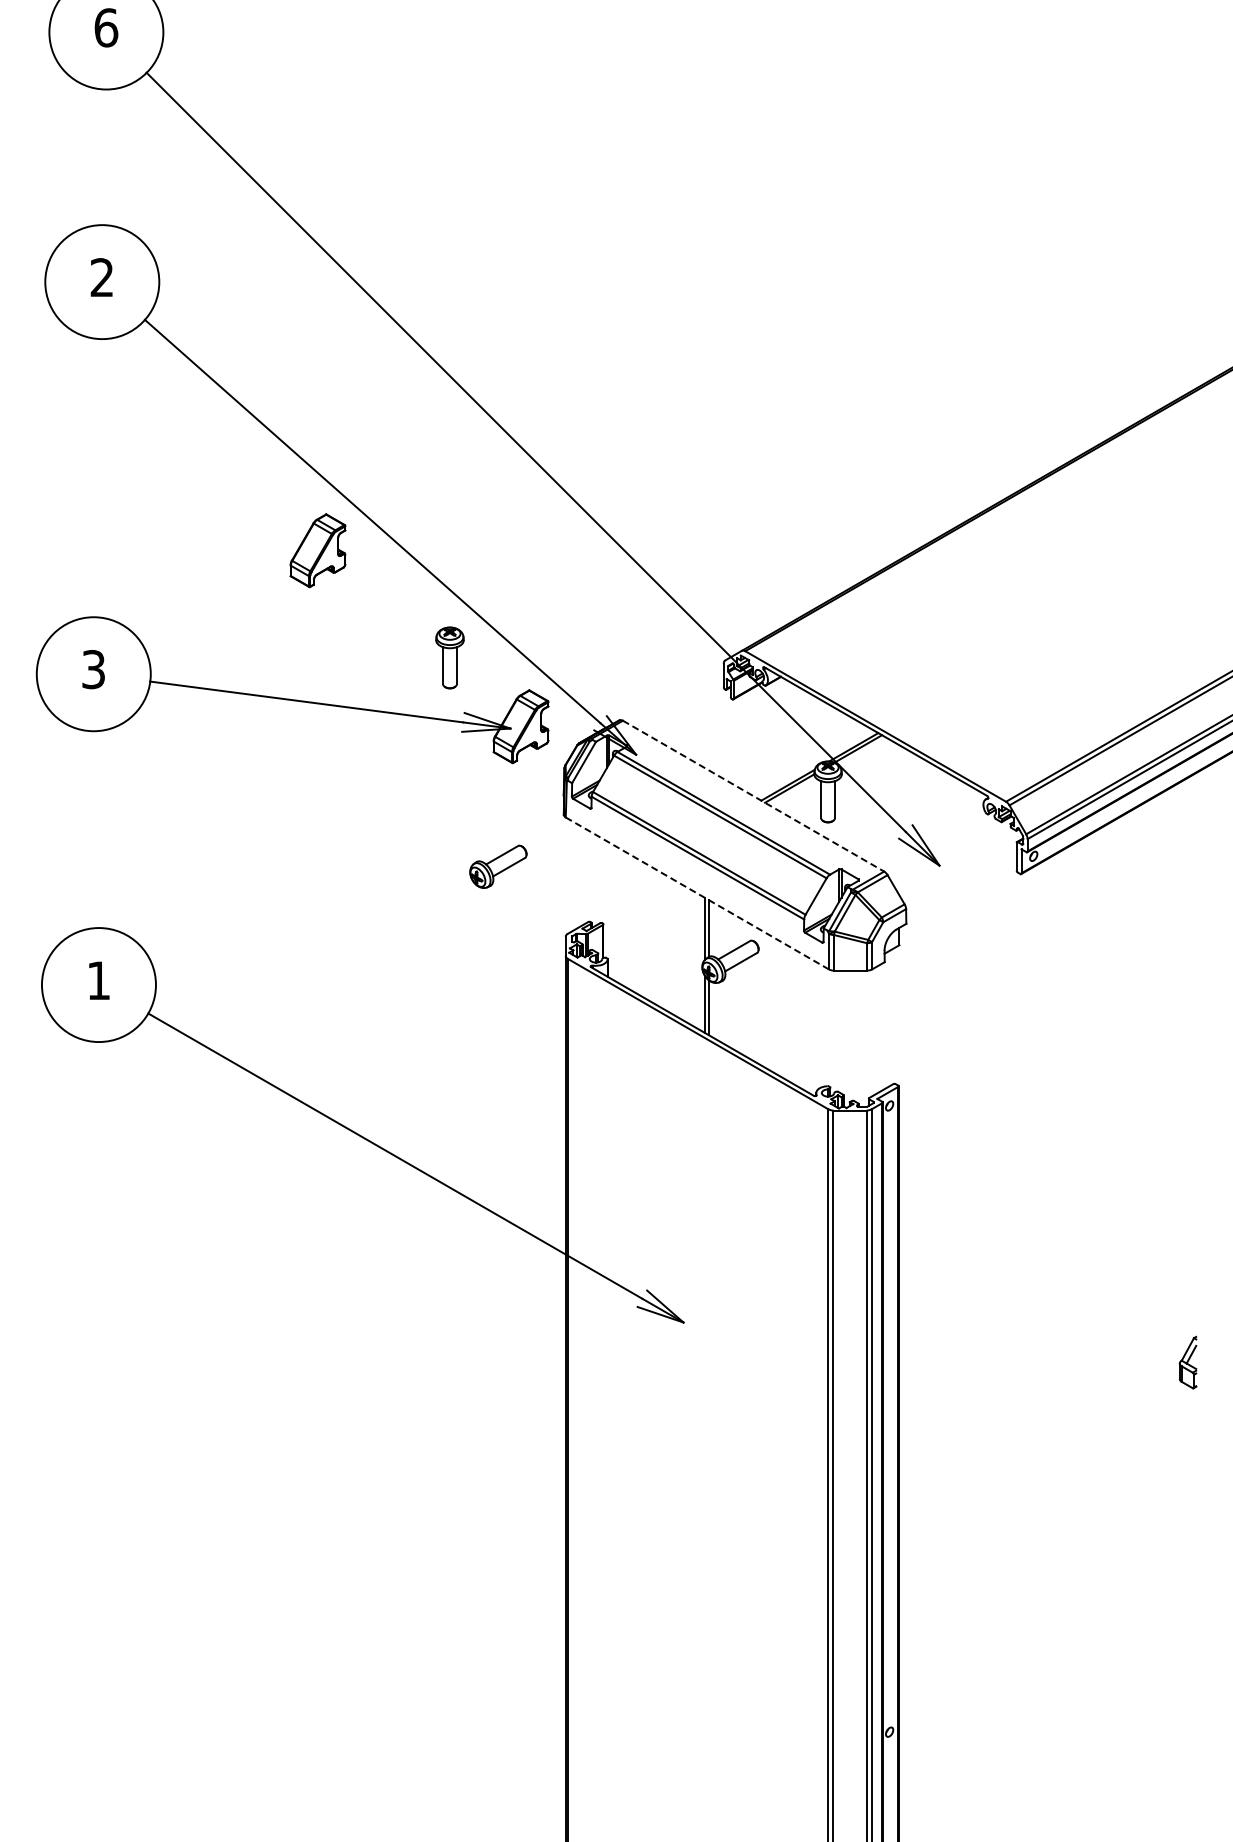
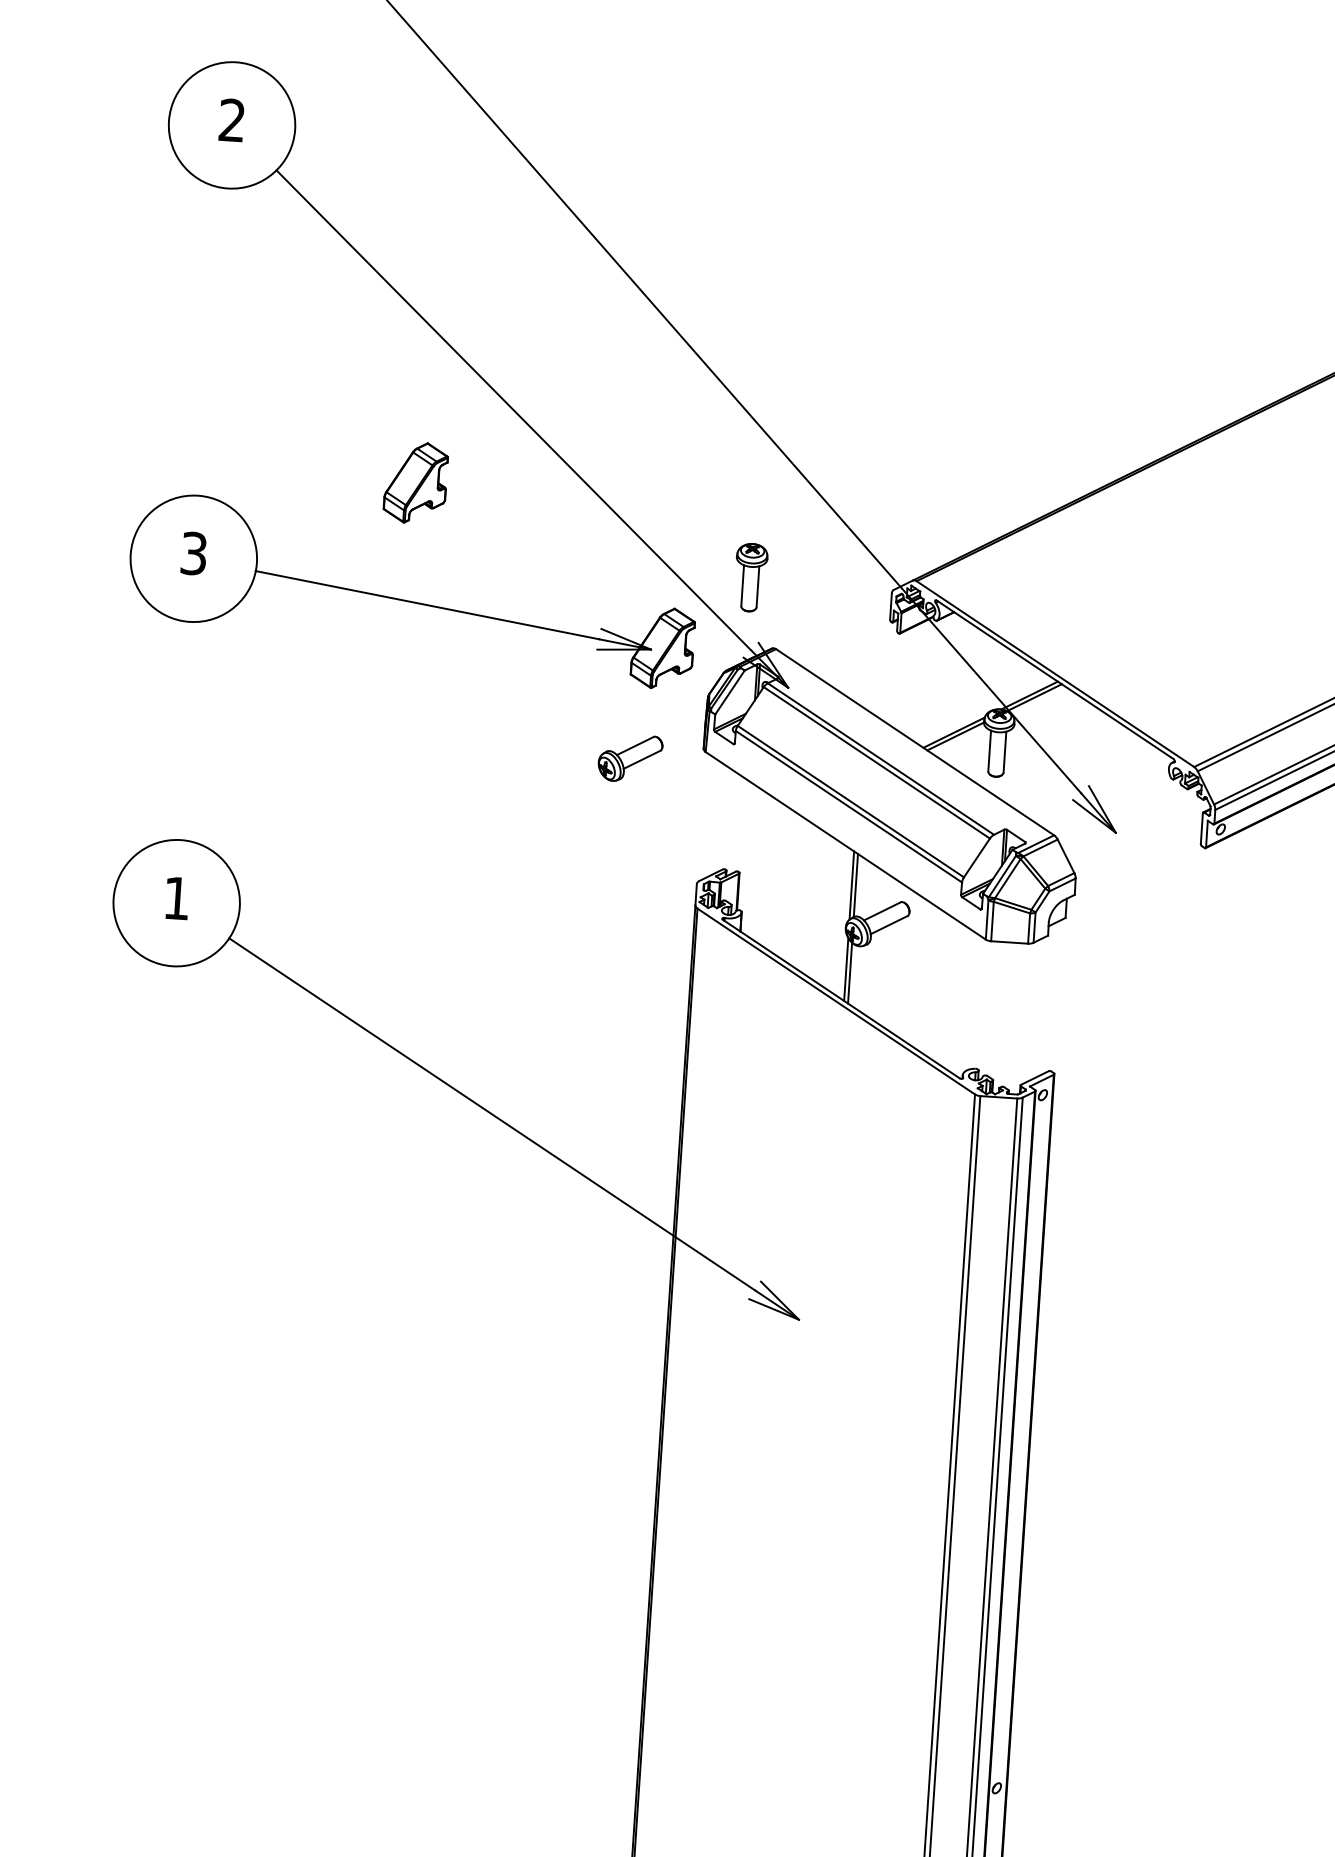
part: (317, 550) -> (415, 482), moved
part: (449, 657) -> (750, 577), moved
line: (753, 796) -> (915, 742), dashed -> solid
part: (498, 866) -> (630, 758), moved
line: (697, 893) -> (845, 845), dashed -> solid

